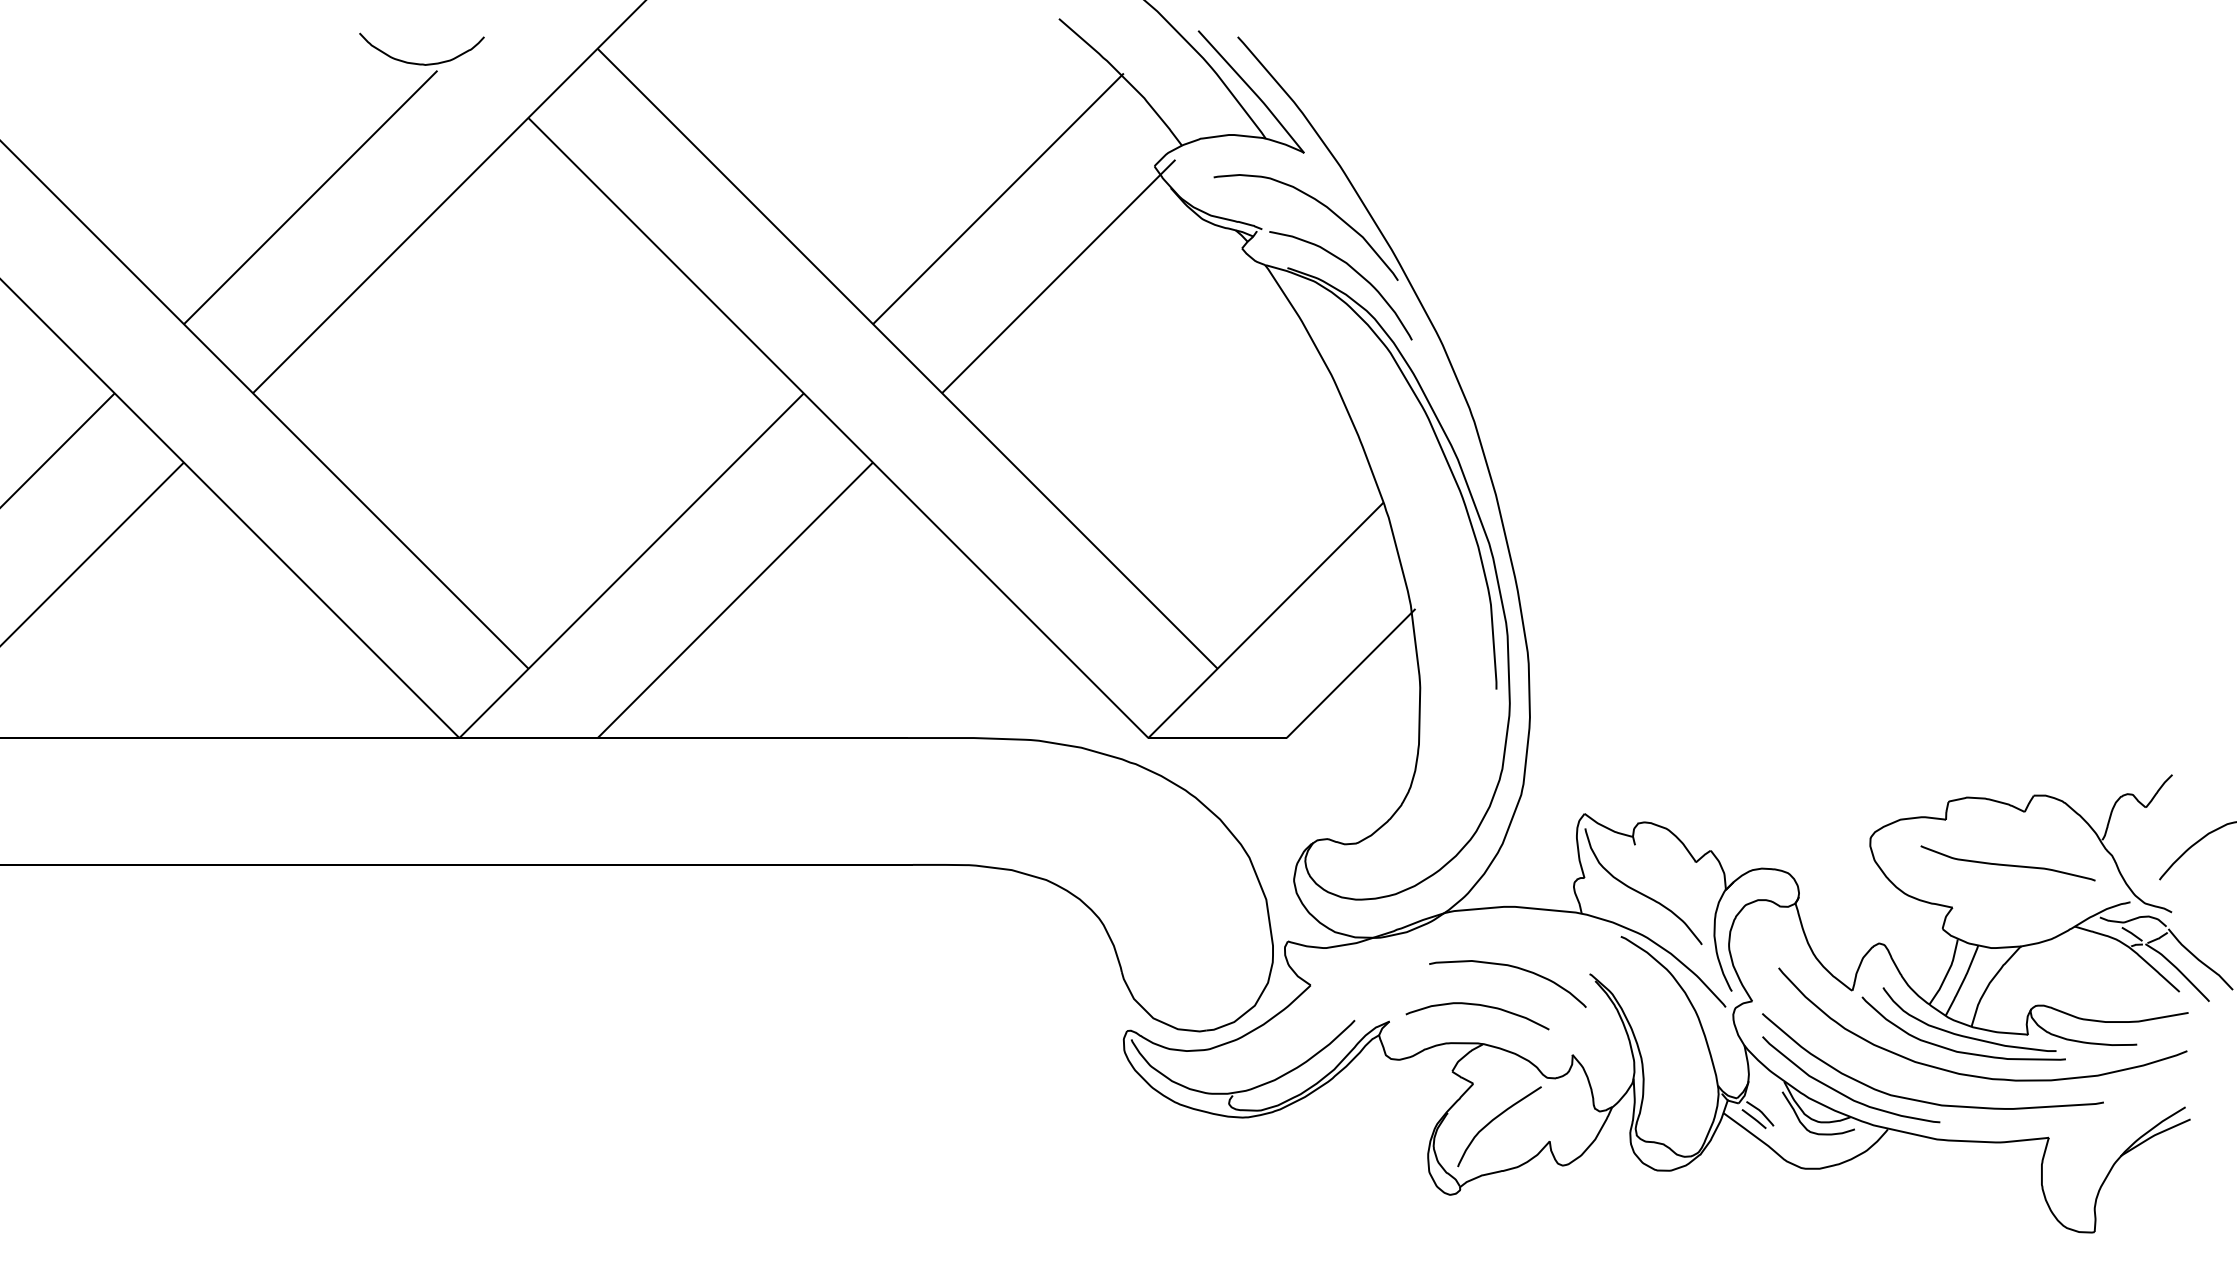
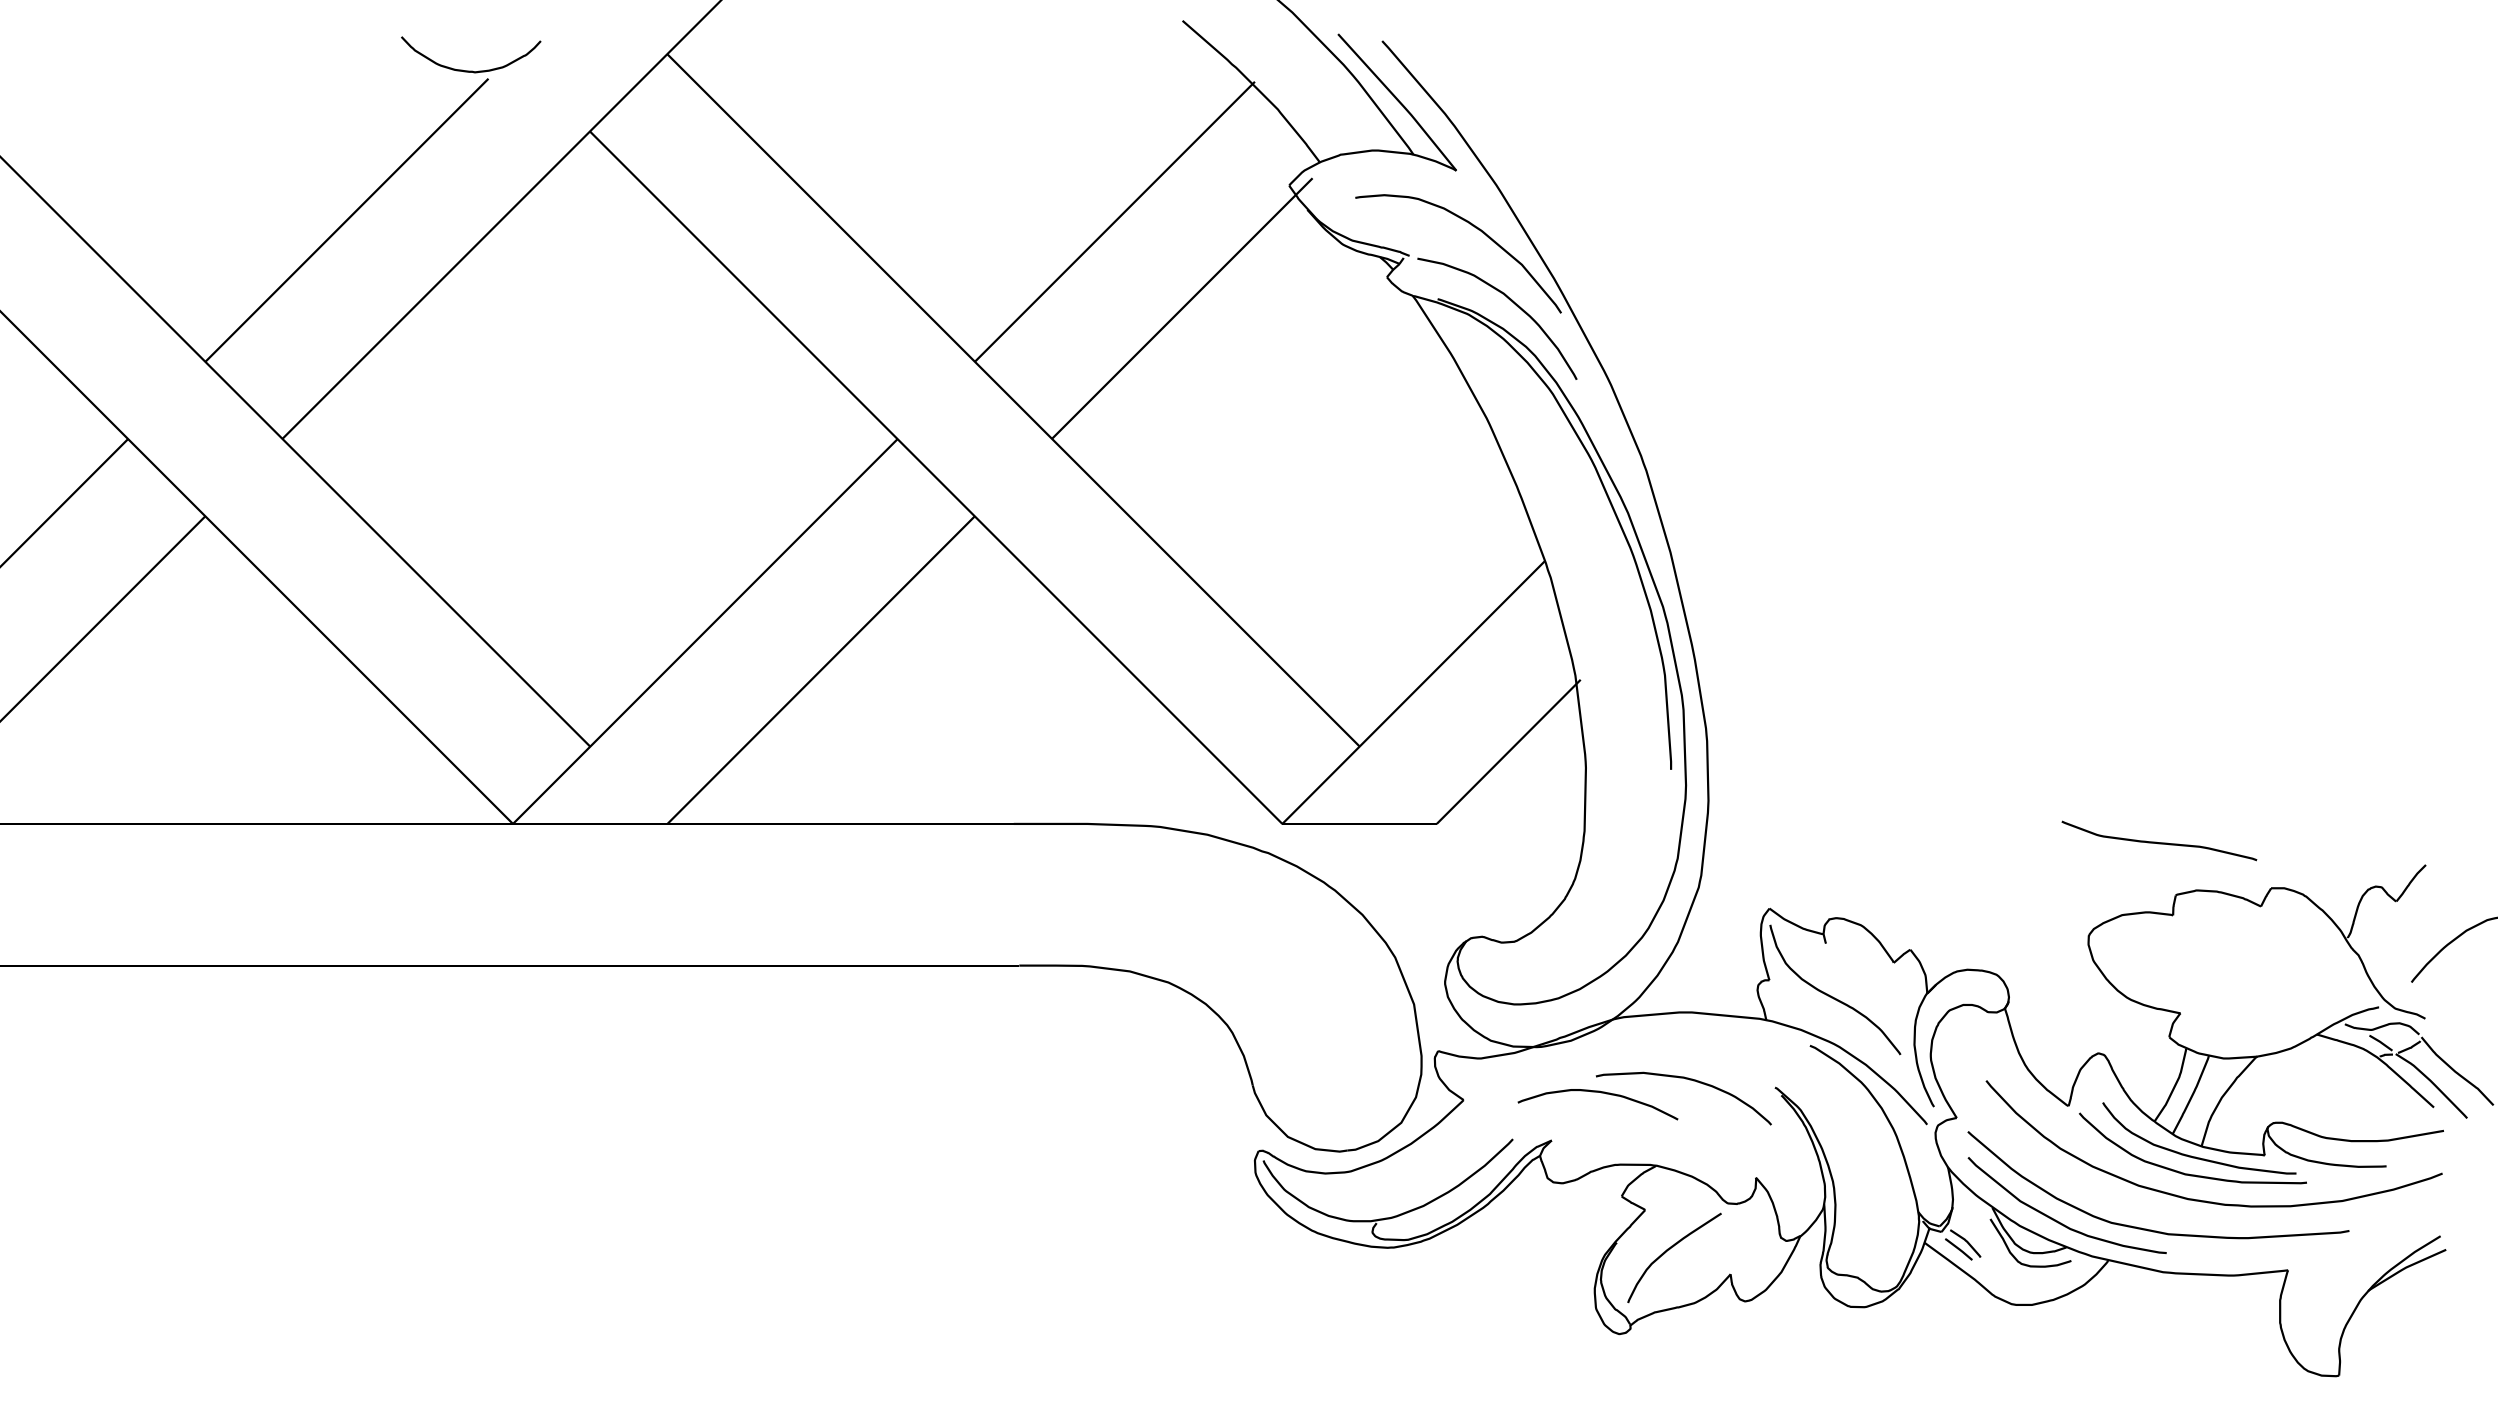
curve: (2008, 864) -> (2159, 842), moved
curve: (1480, 1006) -> (1601, 1093), moved

